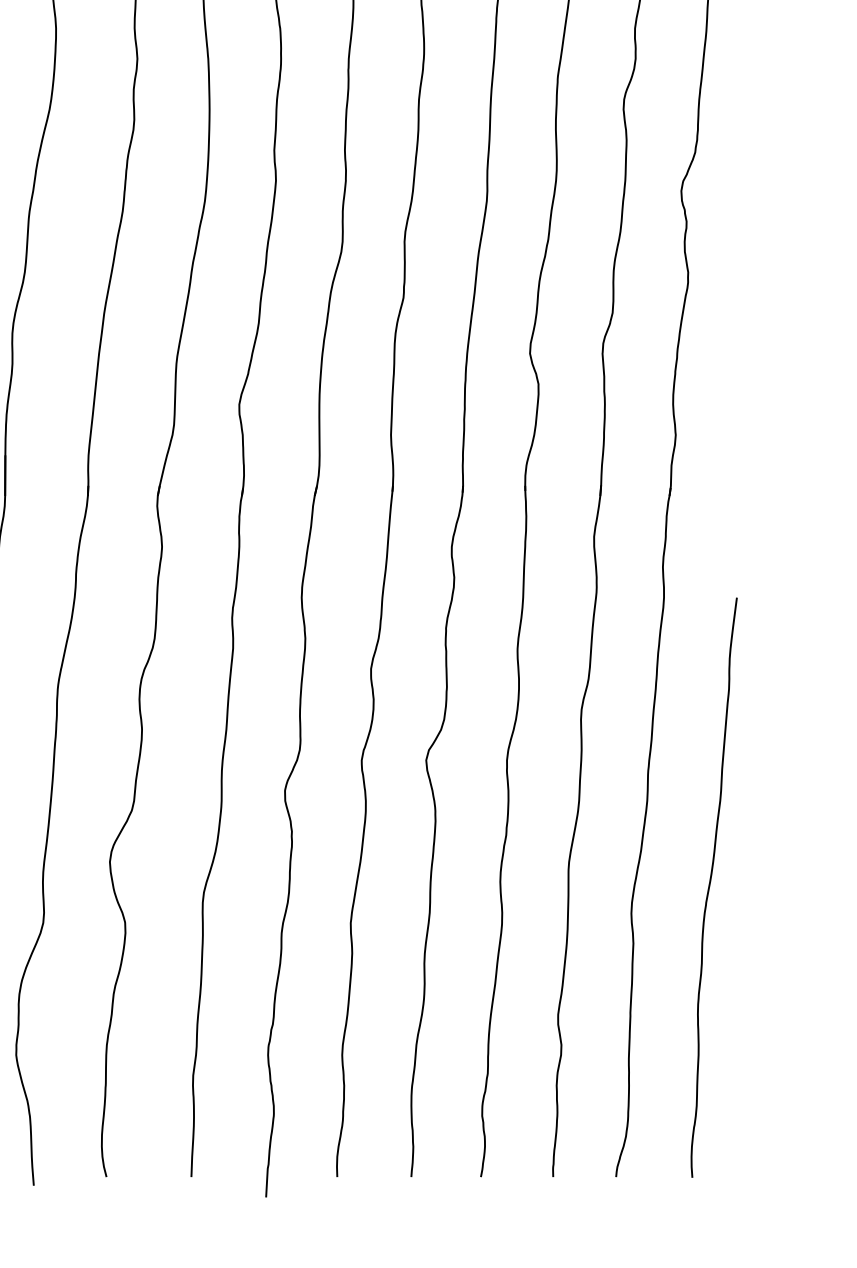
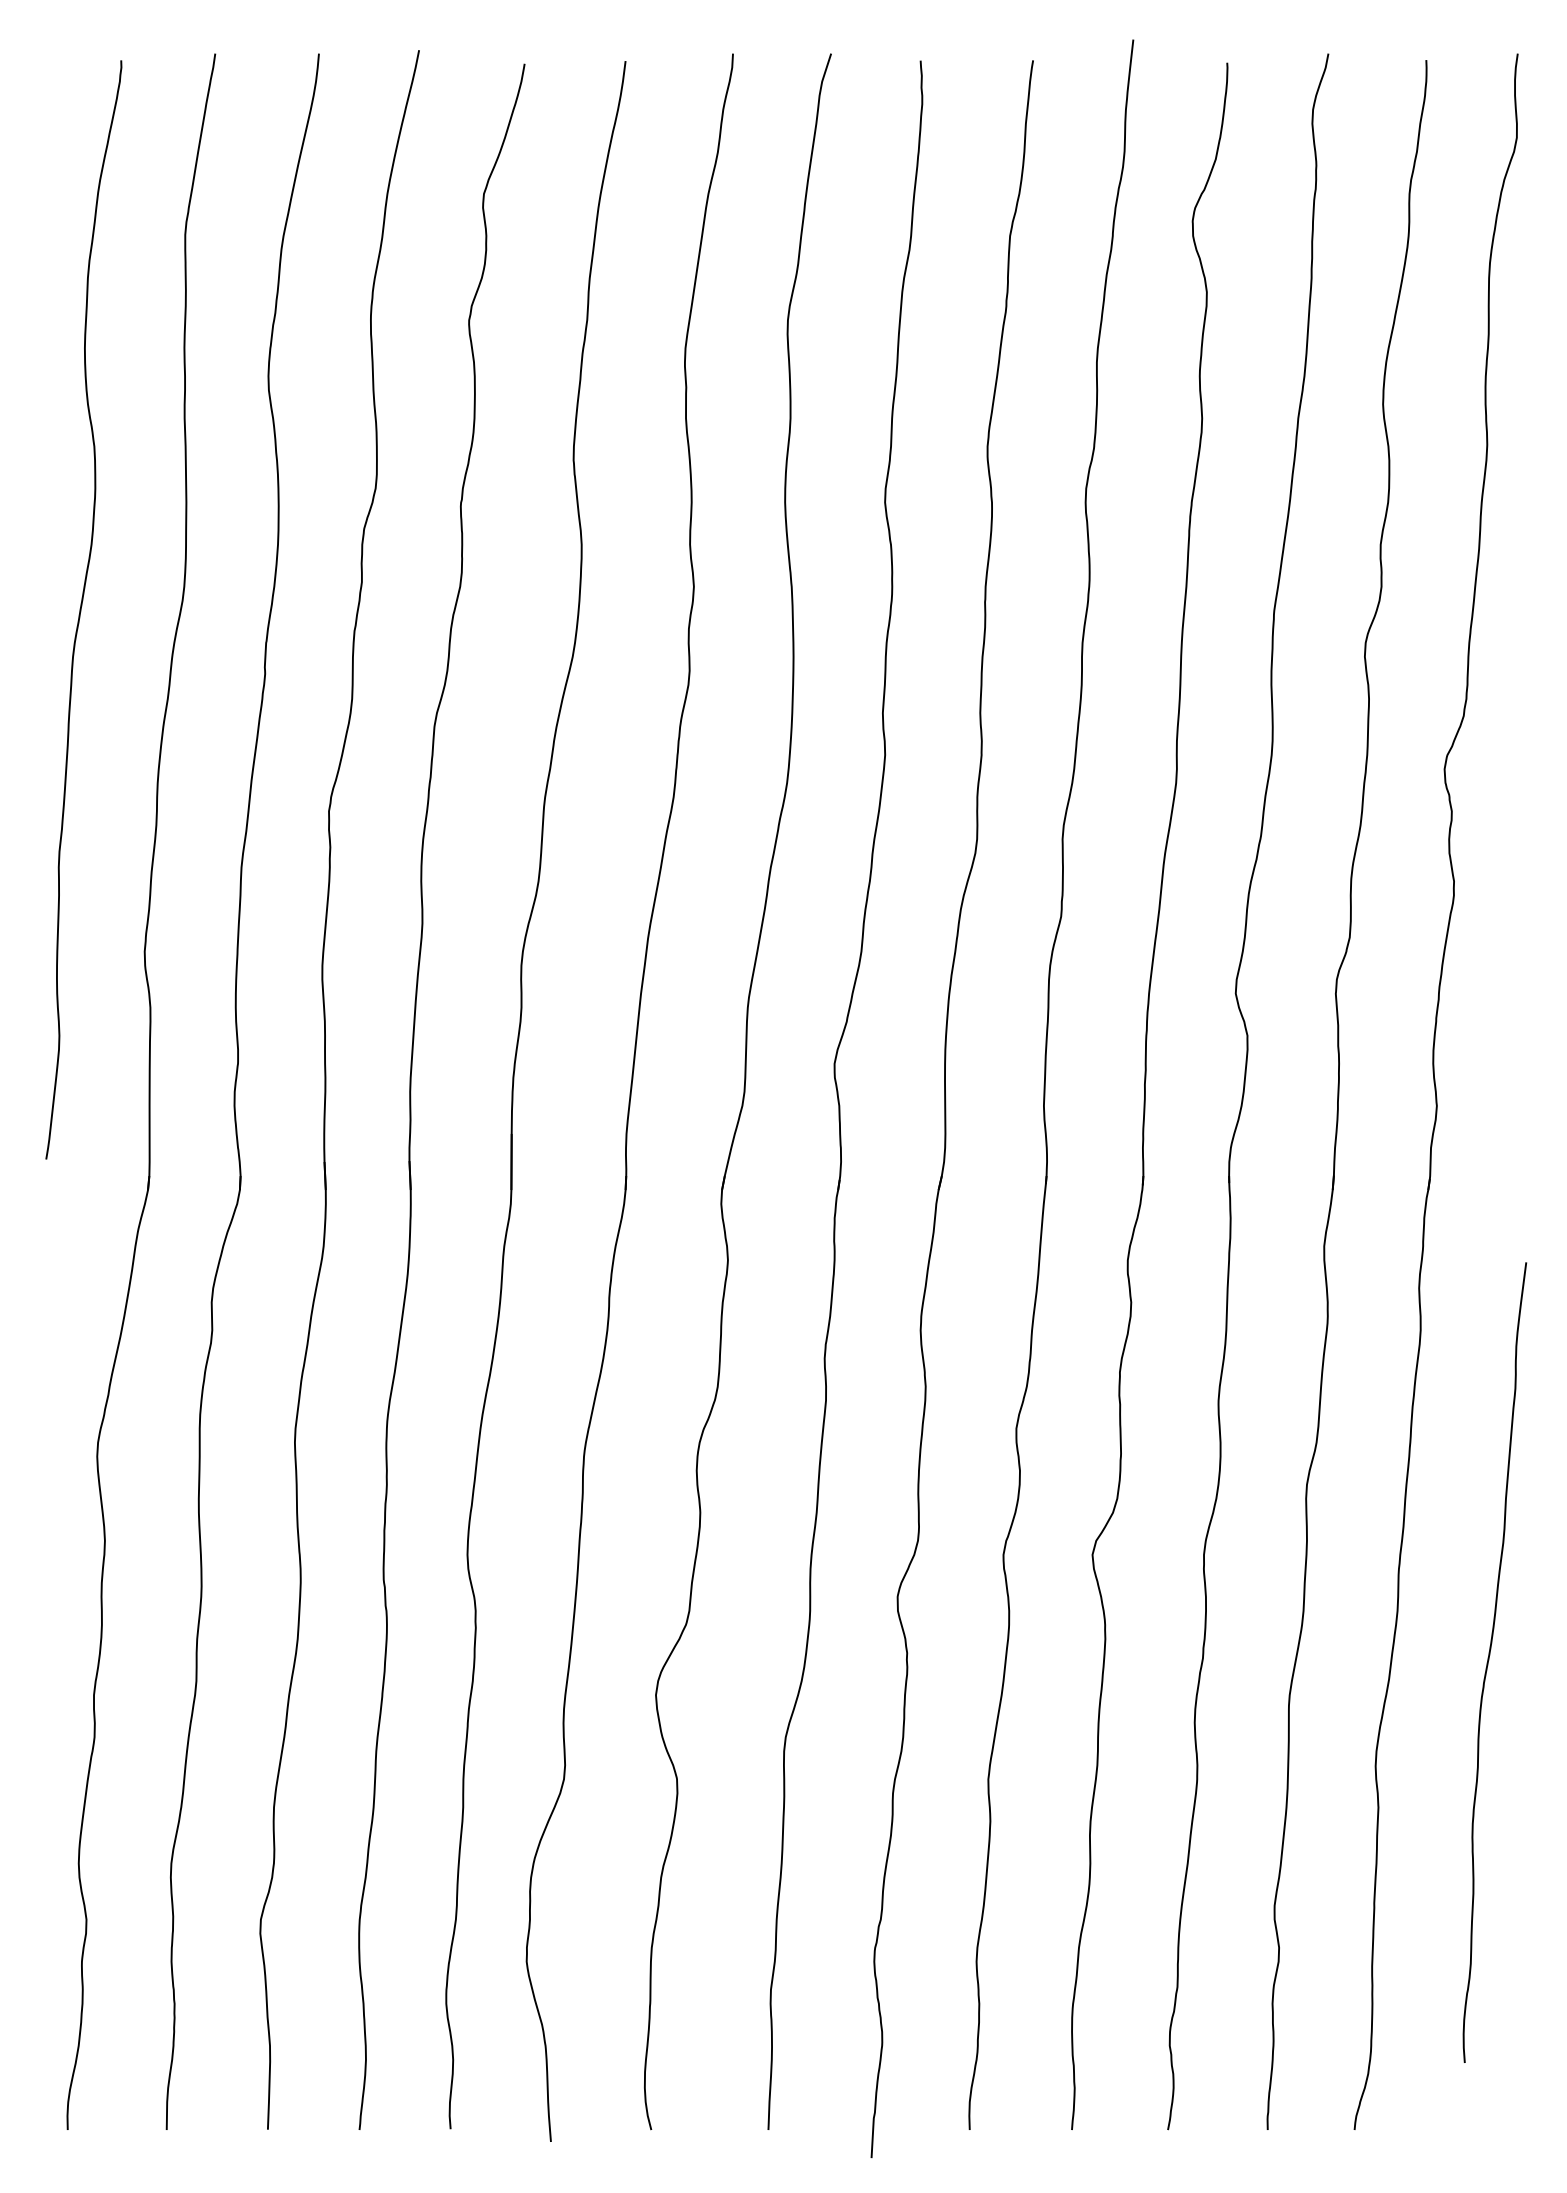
curve: (710, 886) -> (1489, 1660), moved

